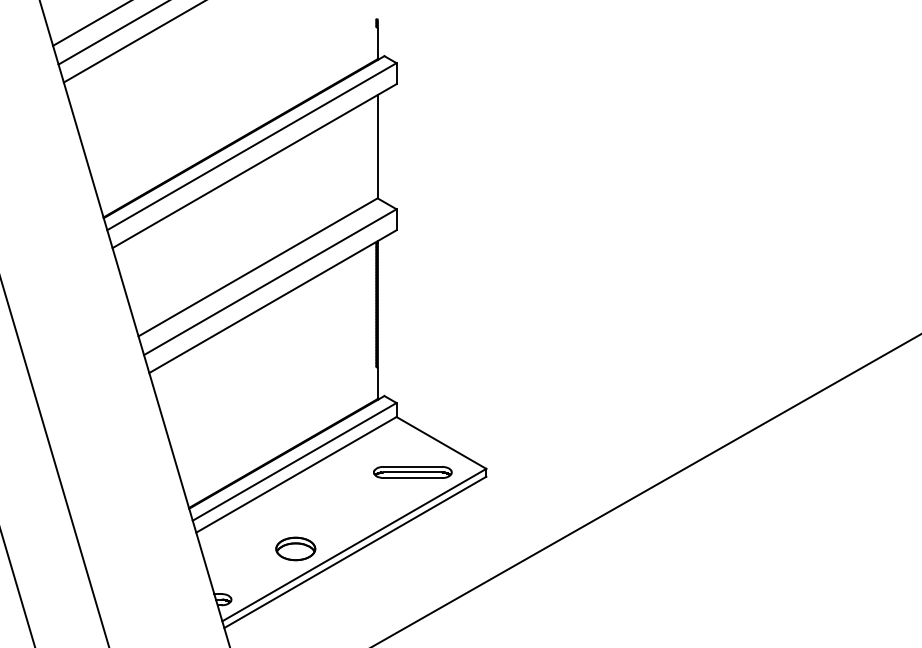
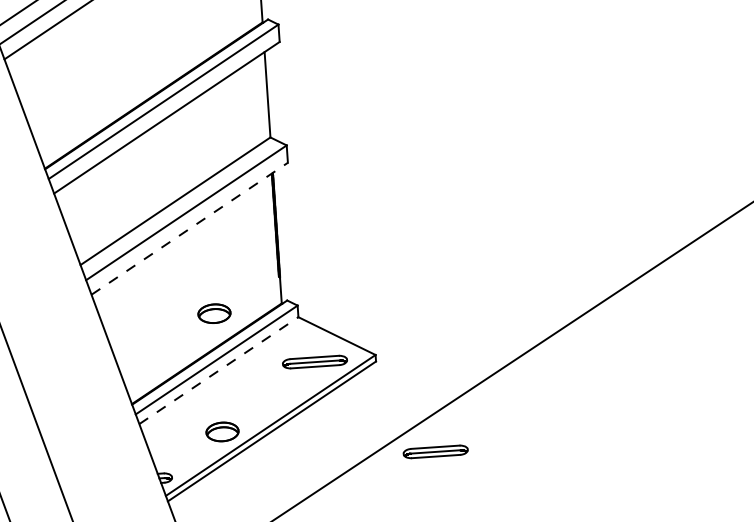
line: (272, 301) -> (189, 228), solid -> dashed
part: (295, 405) -> (214, 313), added
line: (296, 474) -> (218, 370), solid -> dashed
part: (550, 590) -> (435, 451), added

